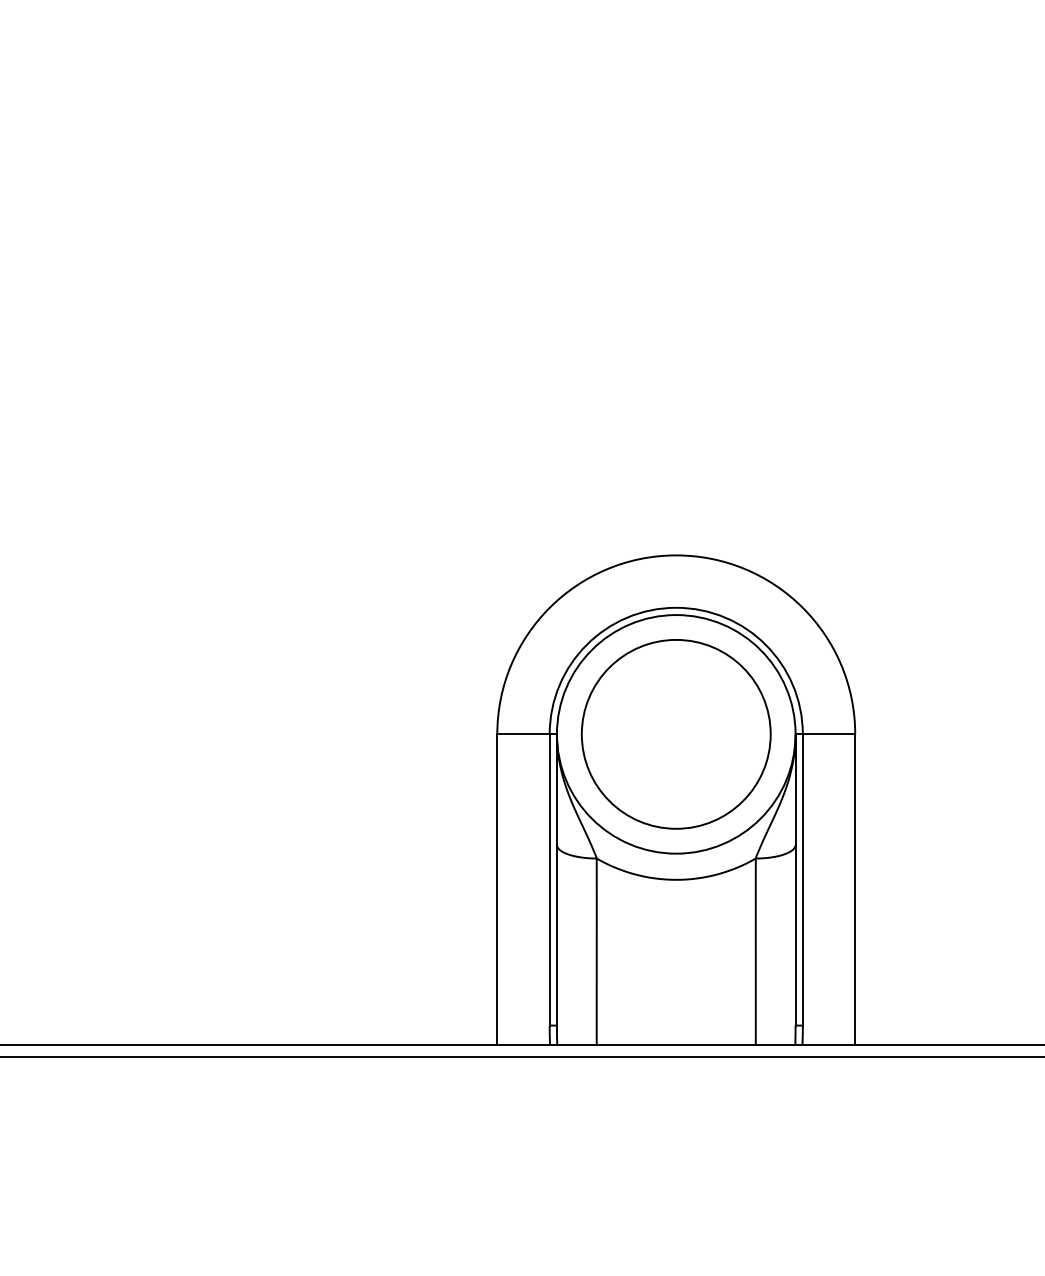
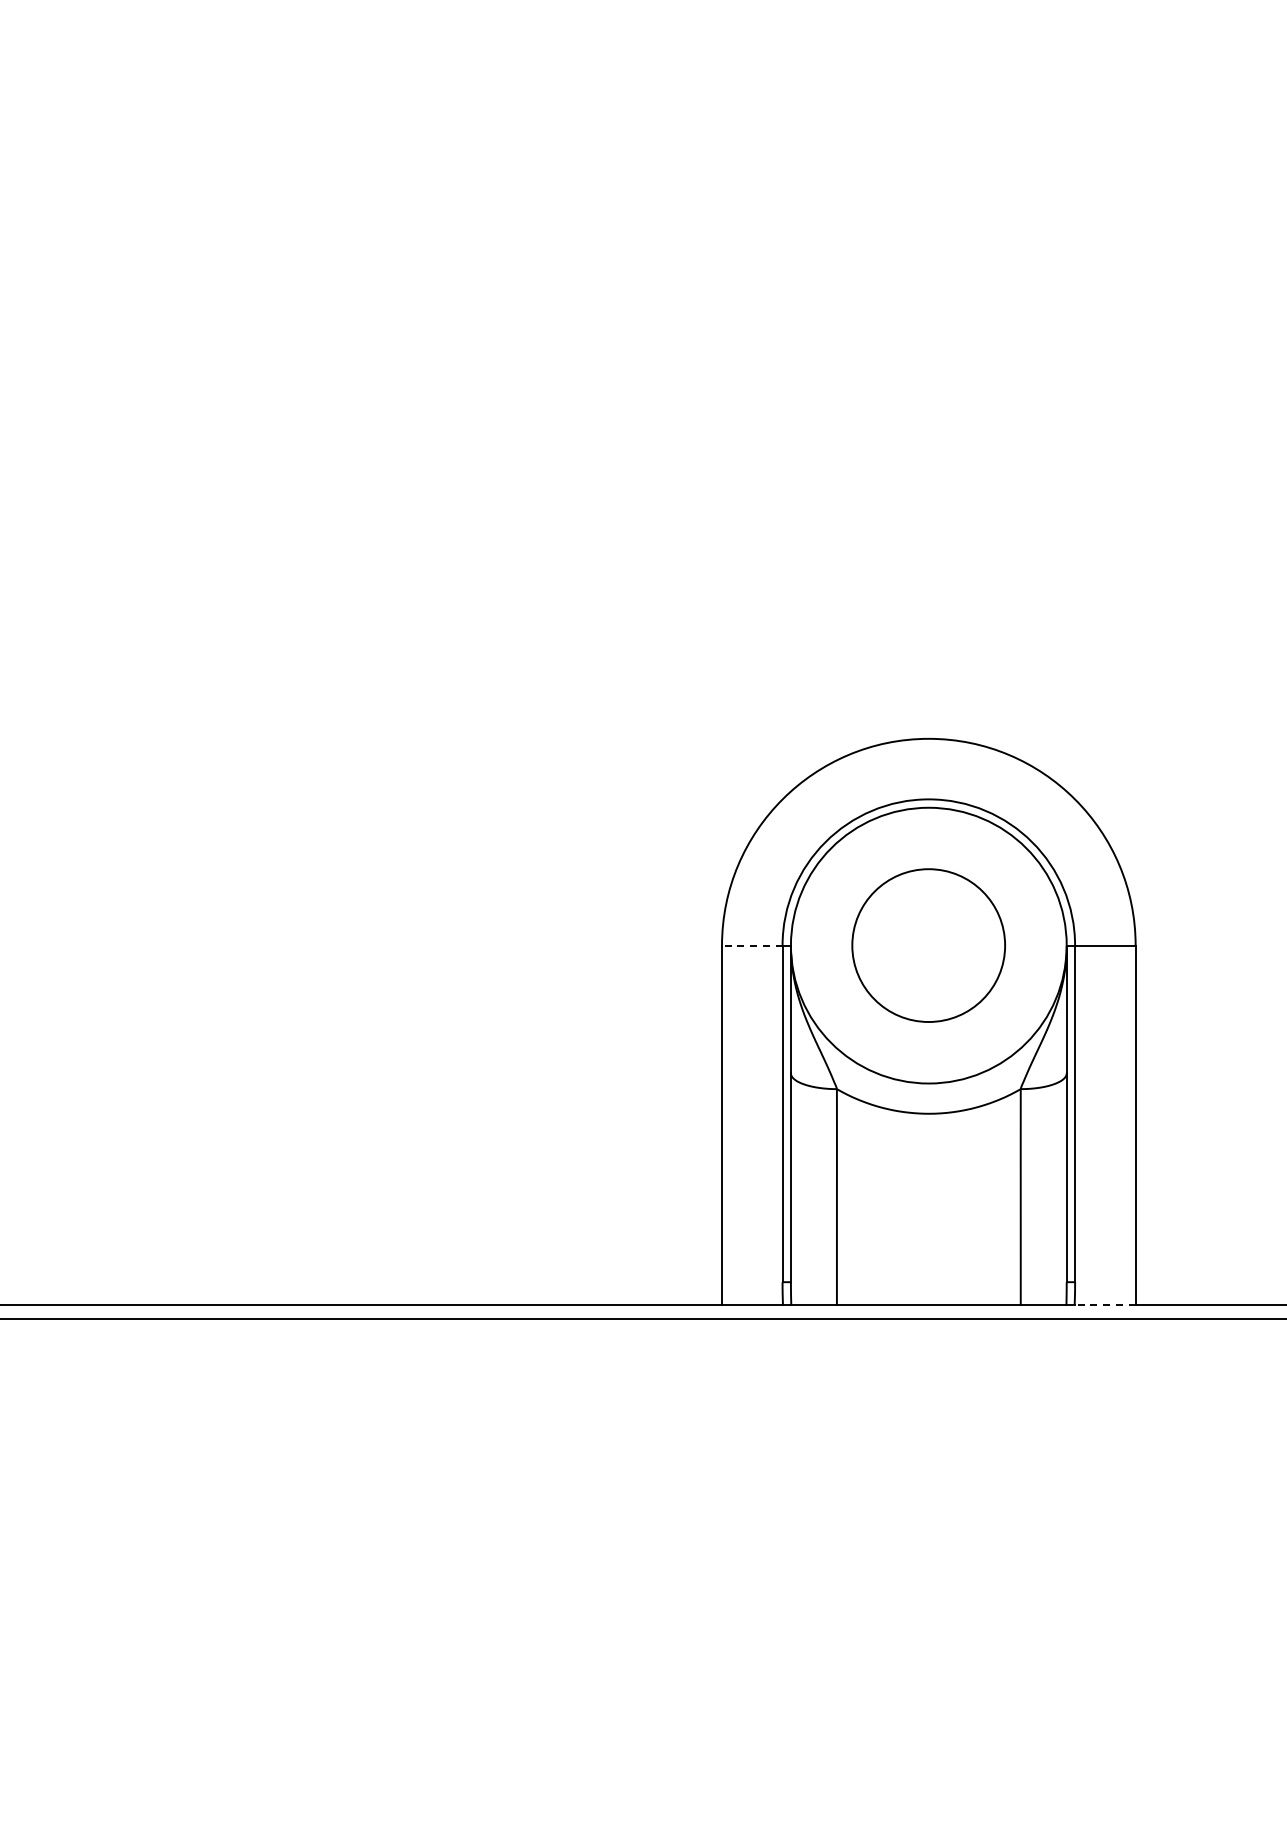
line: (522, 734) -> (751, 945), solid -> dashed
circle: (675, 734) -> (928, 945), size x0.7
line: (828, 1044) -> (1104, 1304), solid -> dashed

